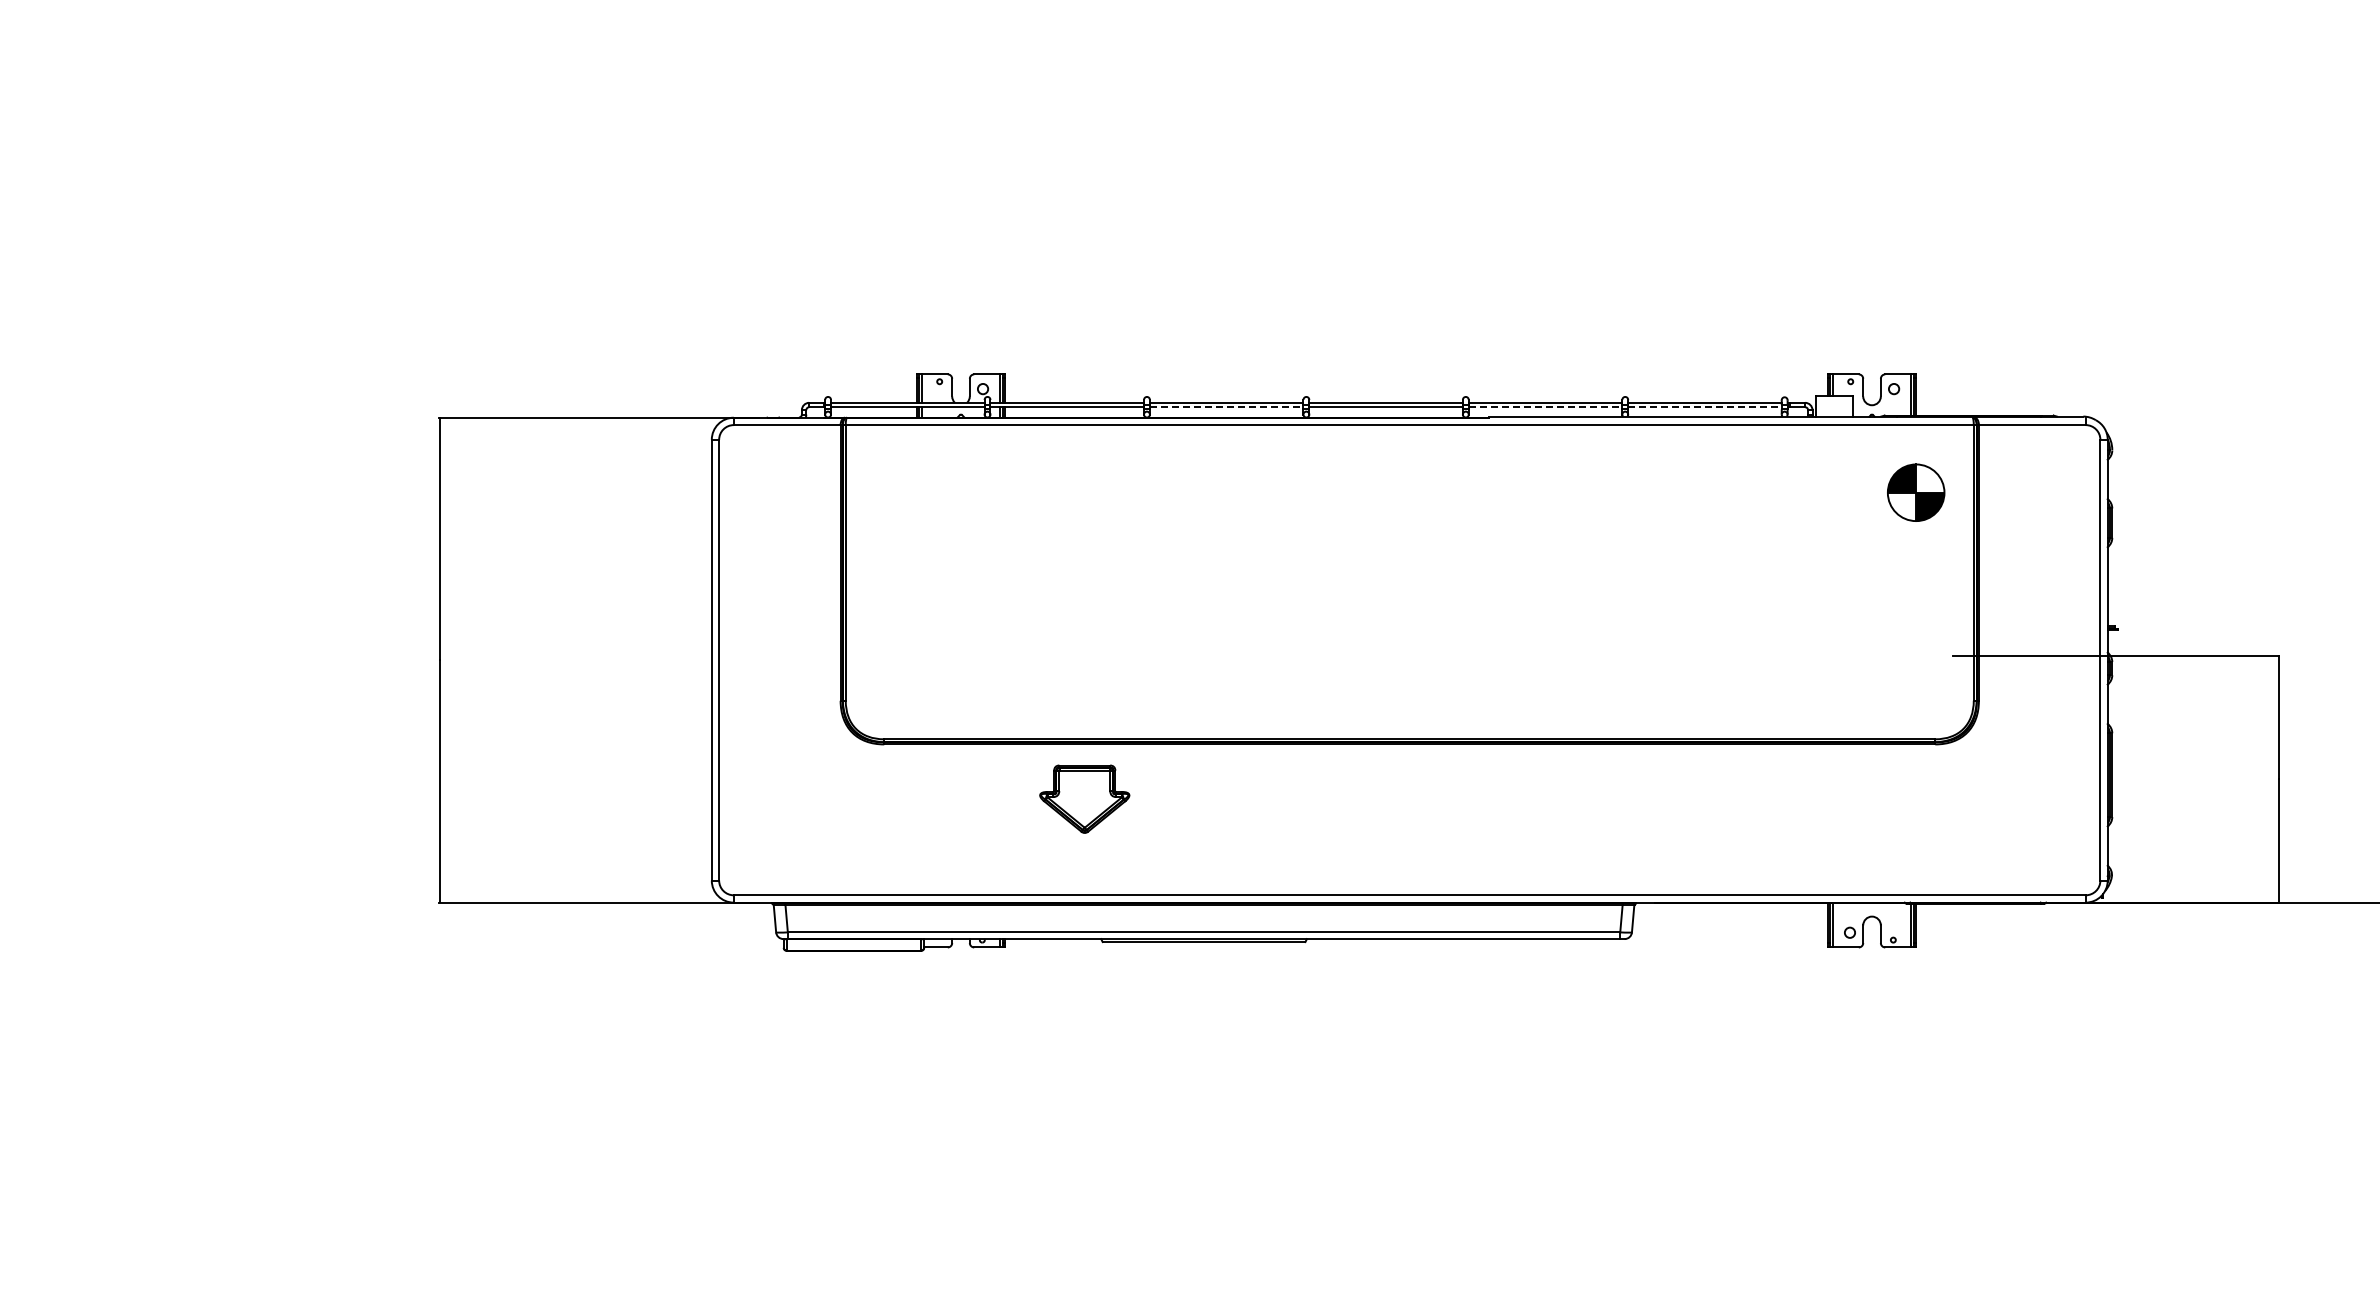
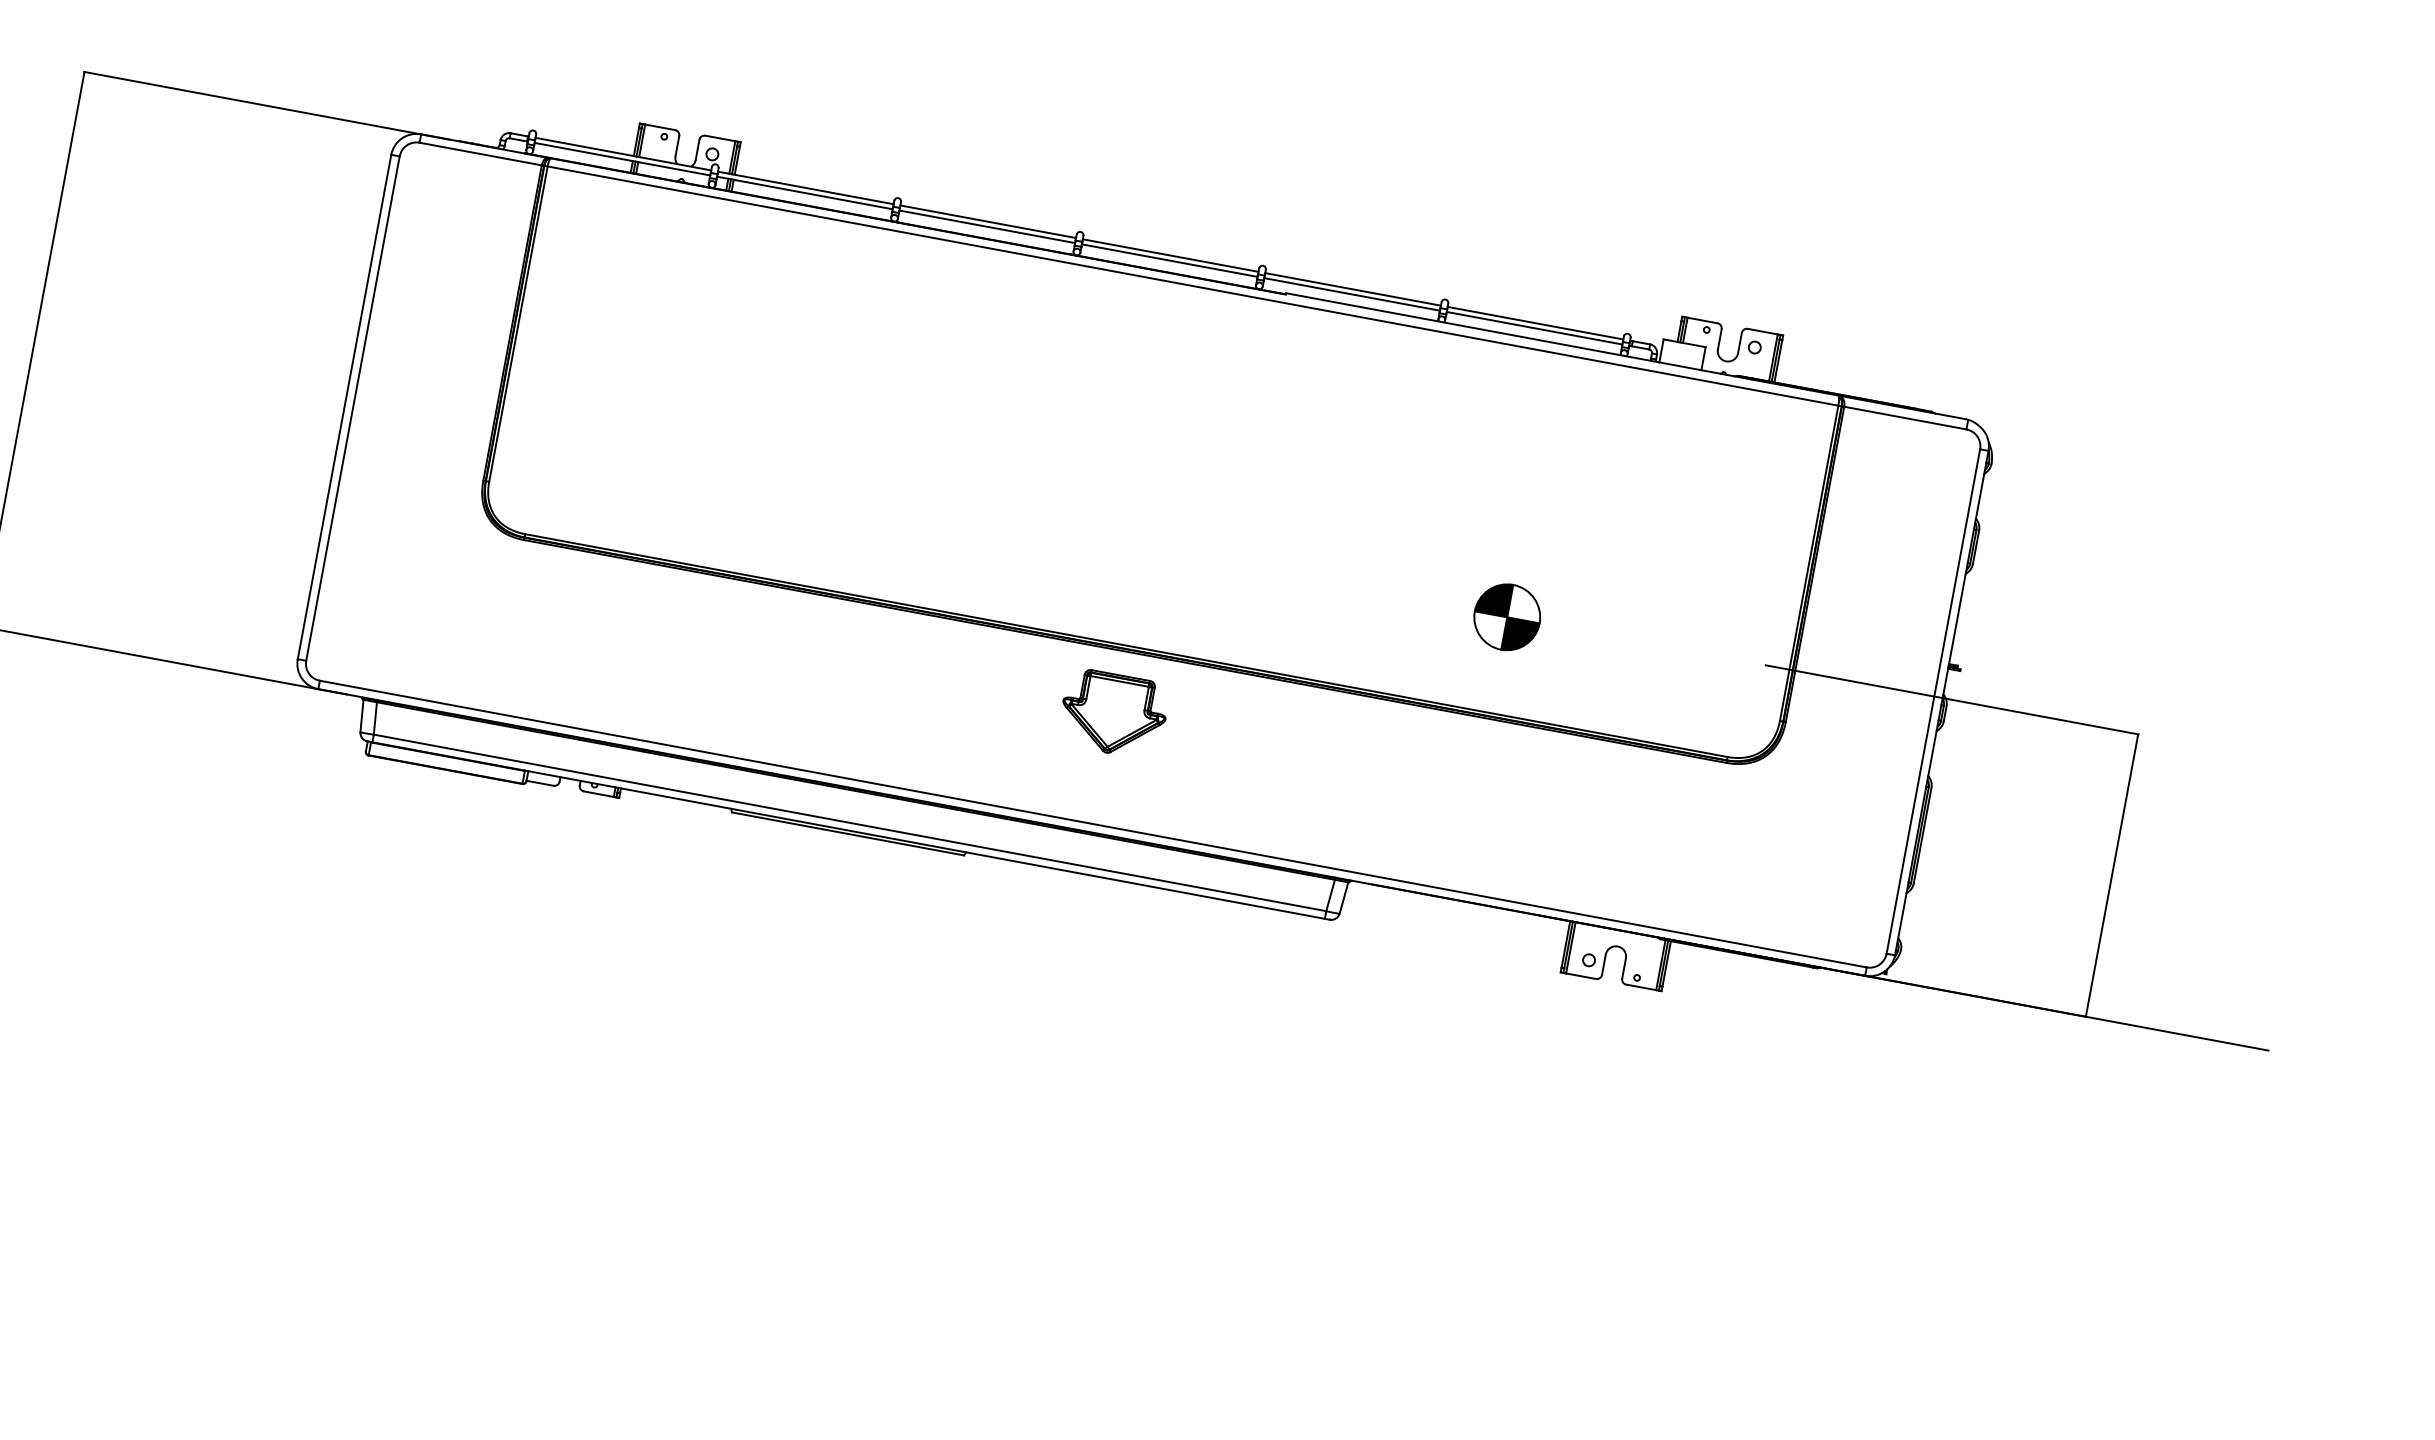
line: (1226, 407) -> (987, 227), dashed -> solid
line: (1545, 407) -> (1352, 294), dashed -> solid
line: (1704, 407) -> (1533, 328), dashed -> solid
part: (1916, 492) -> (1507, 617), moved
part: (1084, 798) -> (1113, 713), moved

